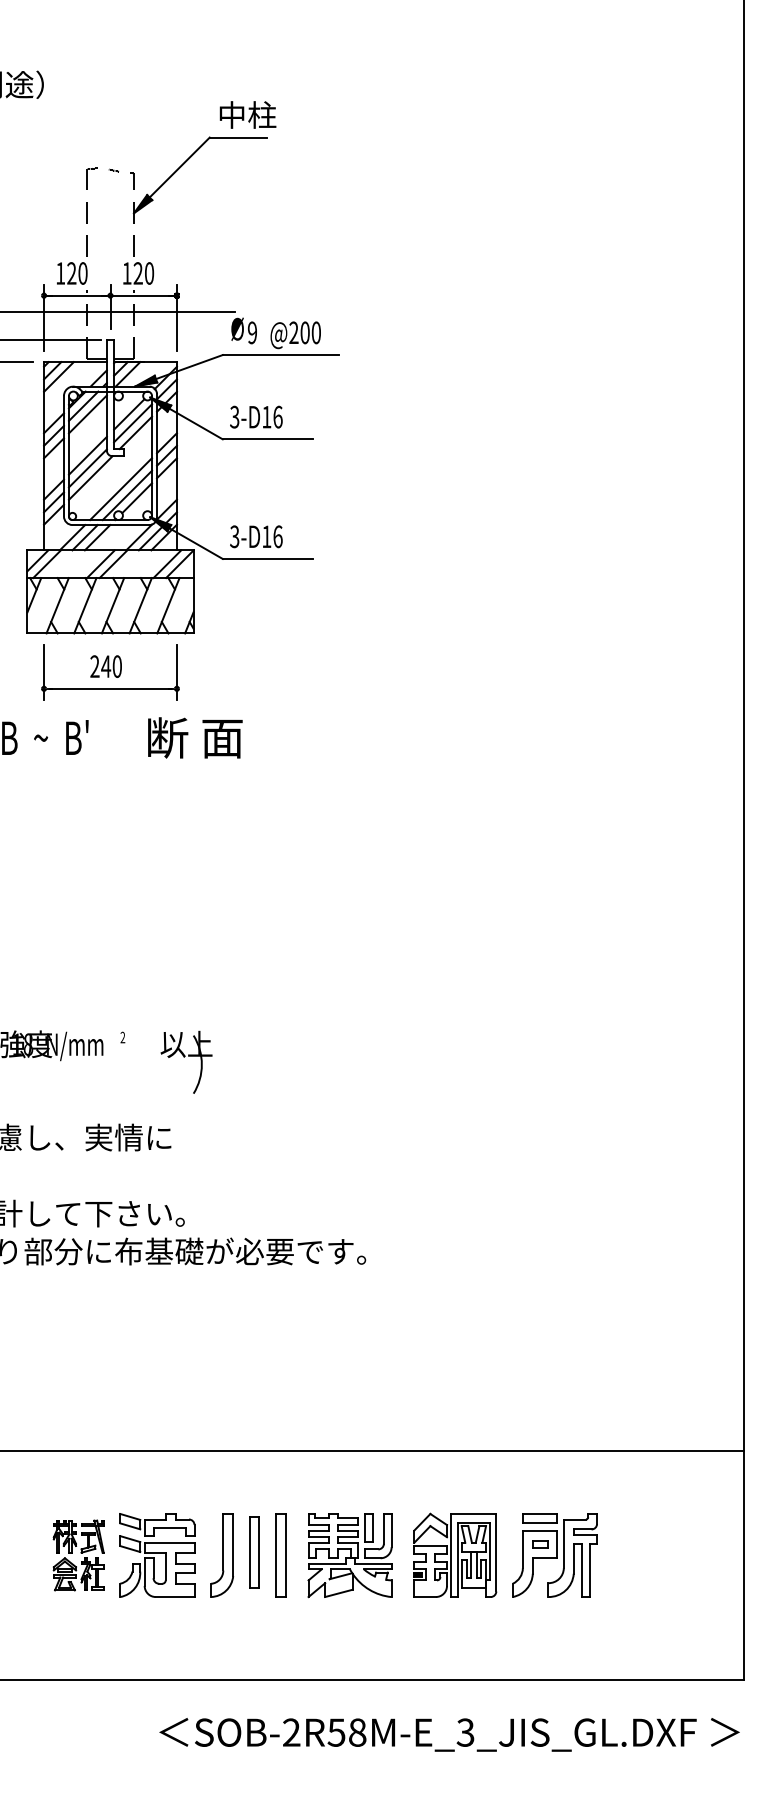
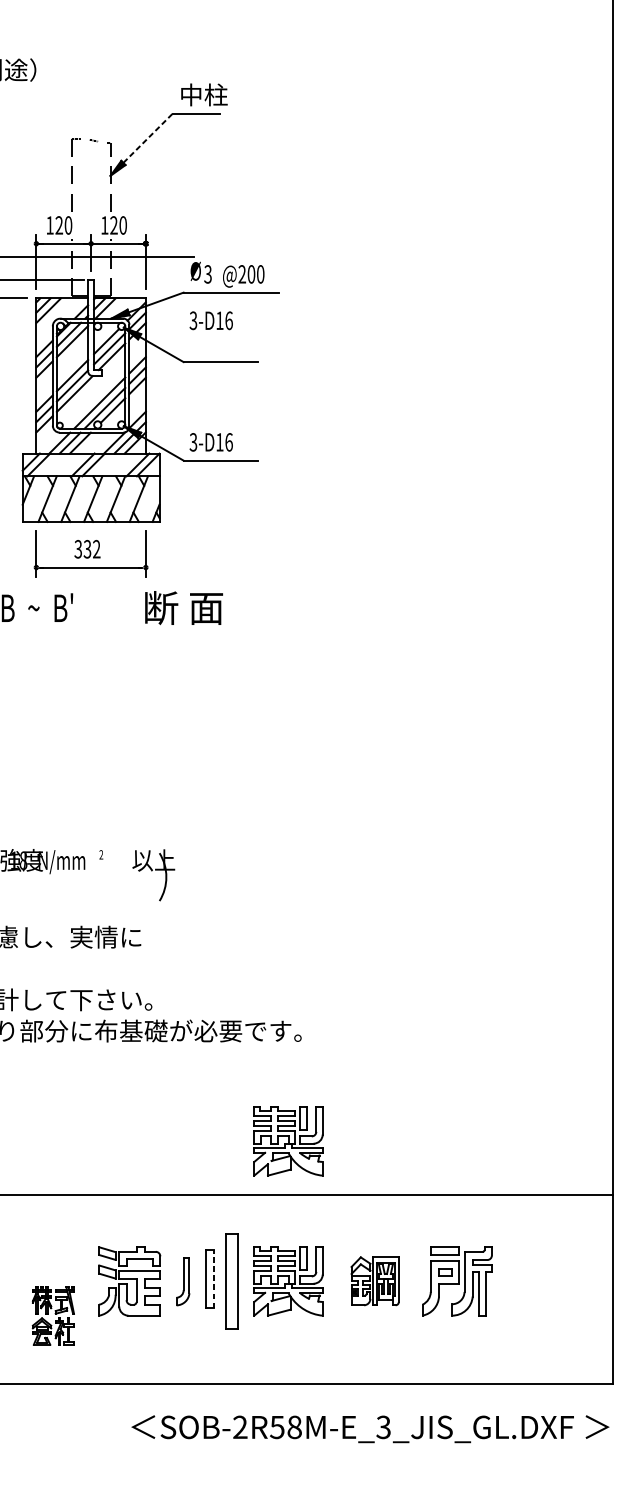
line: (180, 167) -> (148, 138), solid -> dashed
text: (251, 332) -> (207, 274), 9 -> 3
text: (256, 416) -> (211, 320), moved
text: (105, 666) -> (87, 549), 240 -> 332
text: (195, 737) -> (184, 607), moved
part: (349, 1385) -> (287, 1141), added
line: (259, 1552) -> (213, 1278), solid -> dashed
part: (455, 1554) -> (375, 1280), size x0.7
part: (78, 1555) -> (53, 1316), moved
part: (221, 1555) -> (182, 1281), size x0.7
part: (280, 1555) -> (231, 1281), size x1.4

